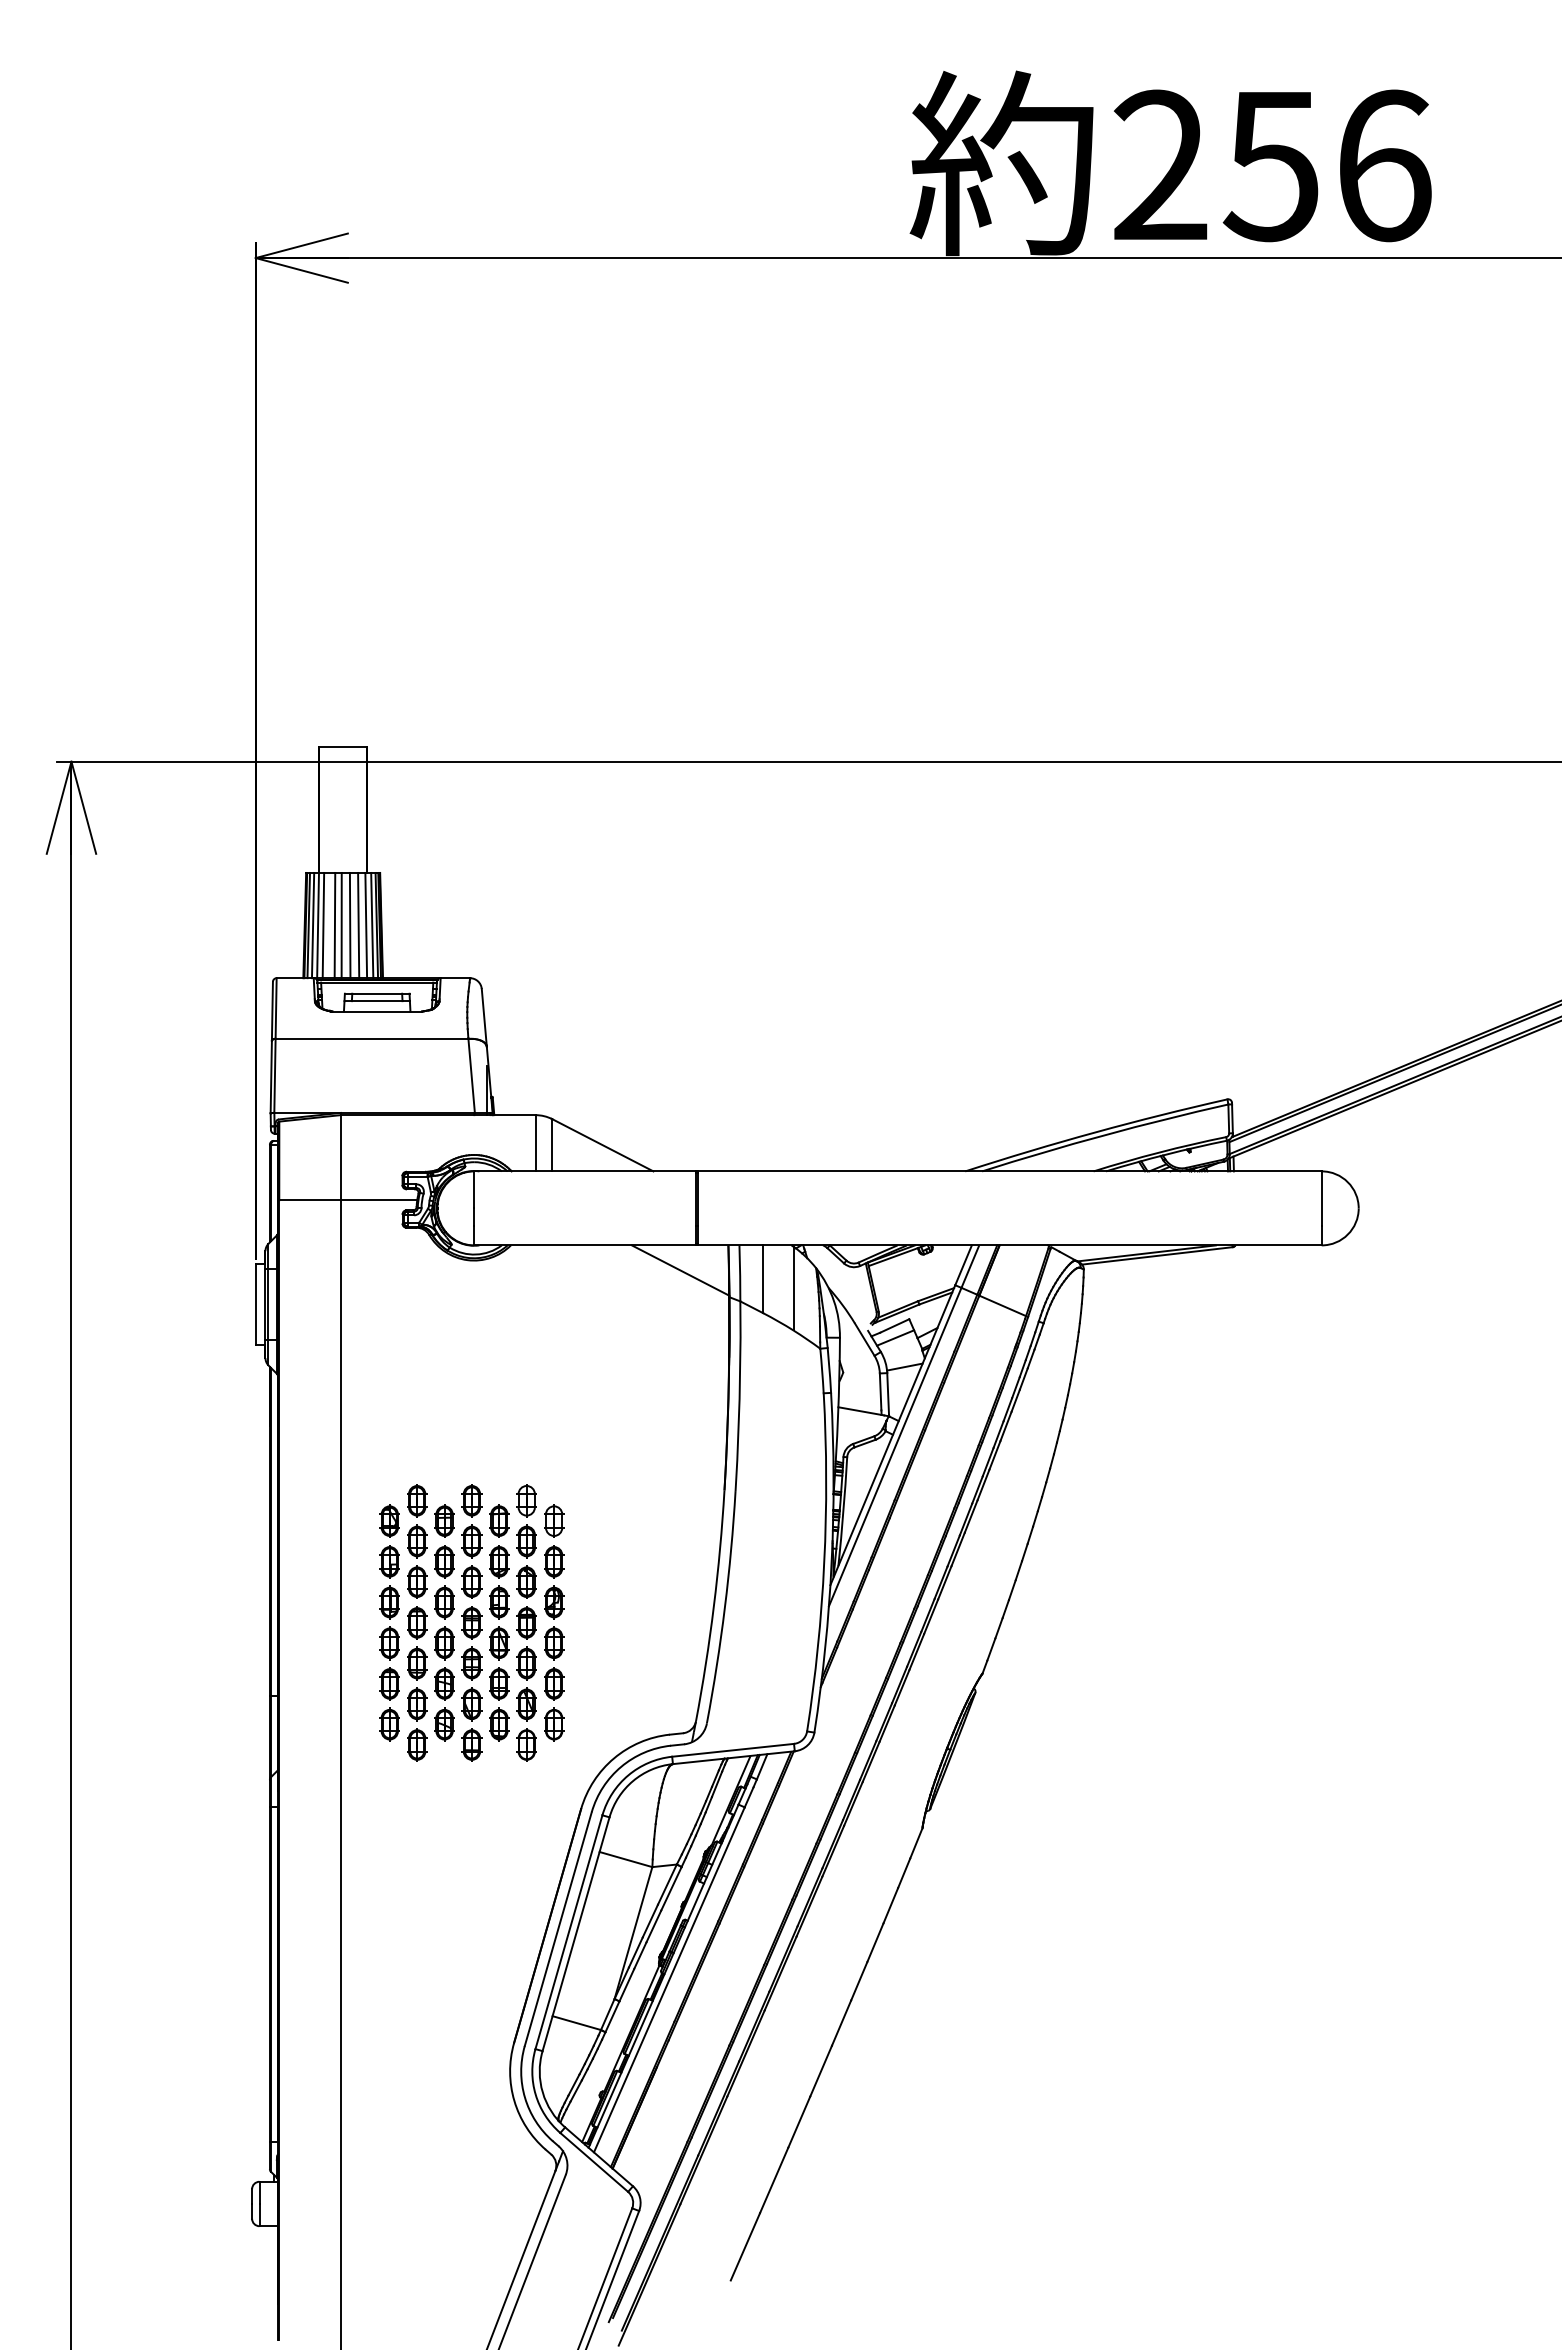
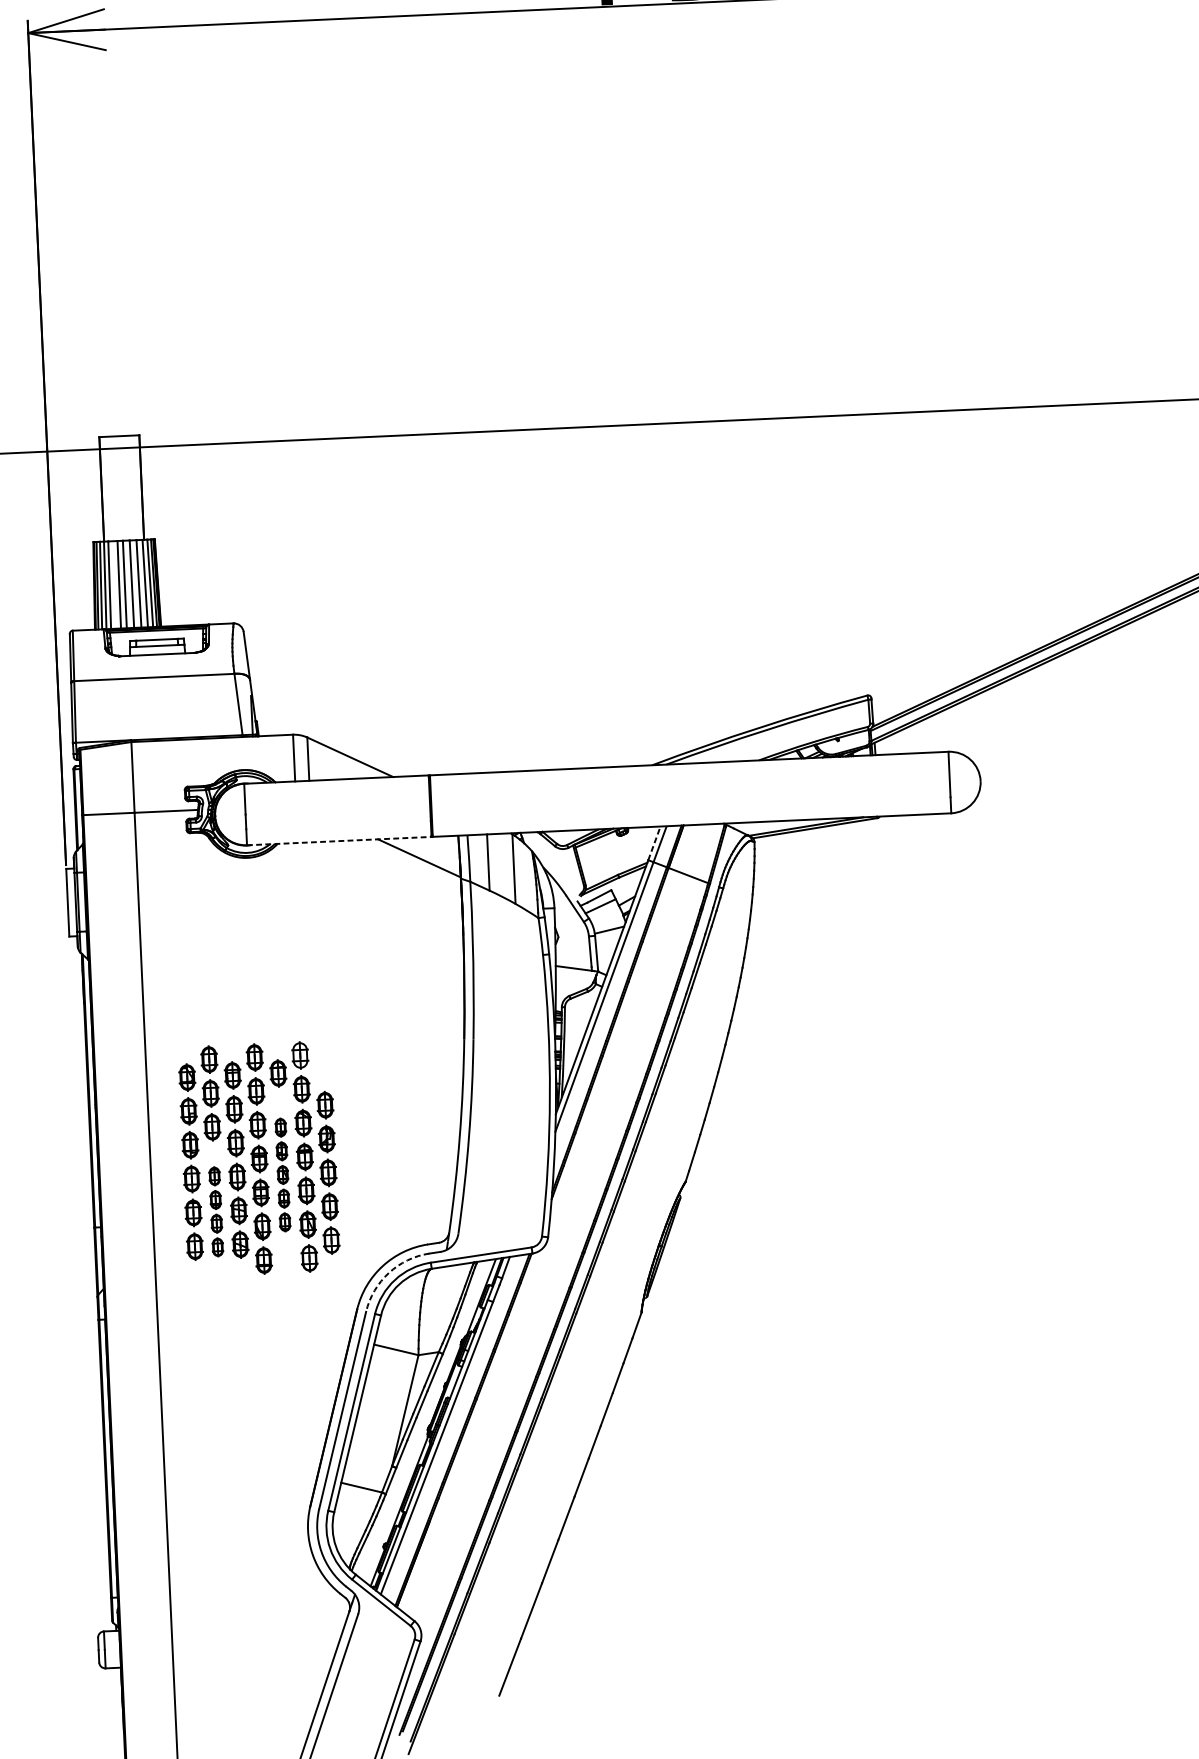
line: (585, 1245) -> (339, 841), solid -> dashed
line: (963, 1265) -> (654, 843), solid -> dashed
part: (554, 1520) -> (324, 1070), removed
part: (499, 1643) -> (283, 1175), size x0.7
part: (417, 1683) -> (216, 1211), size x0.7
arc: (621, 1766) -> (389, 1272), solid -> dashed

